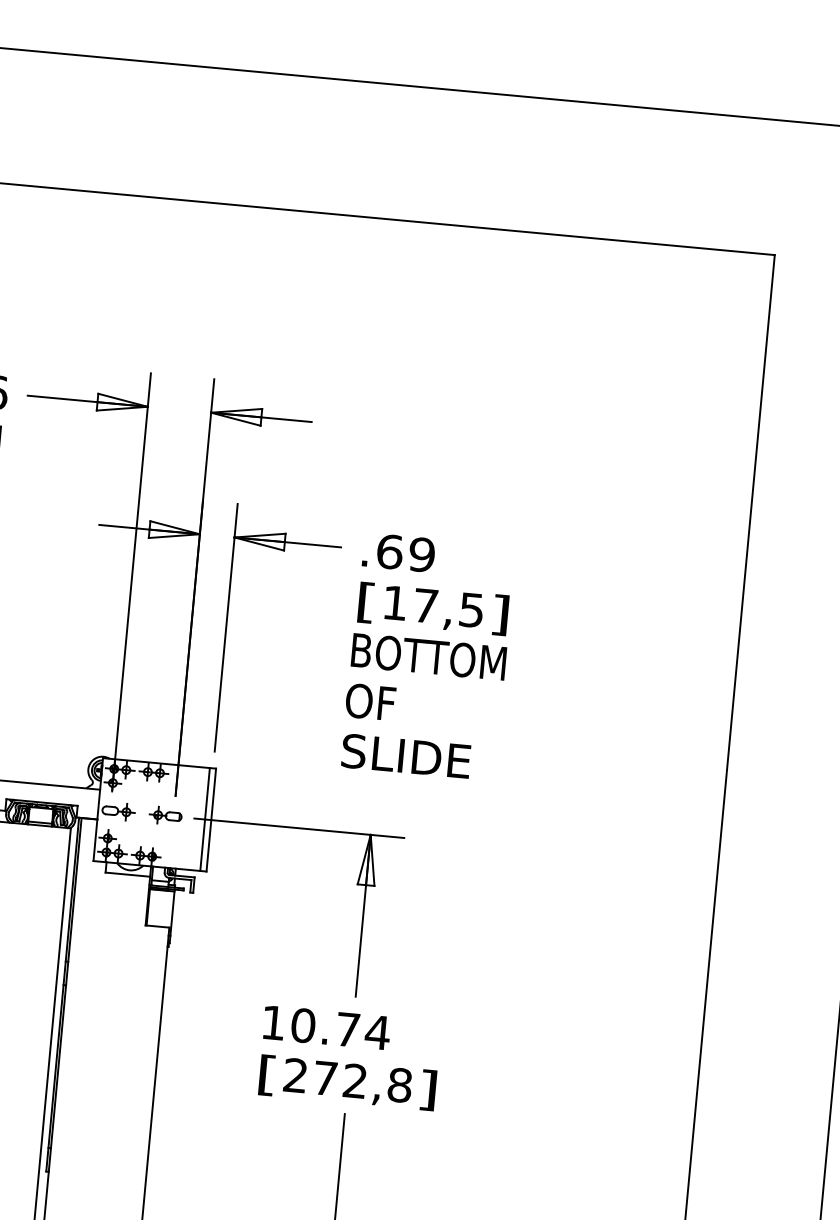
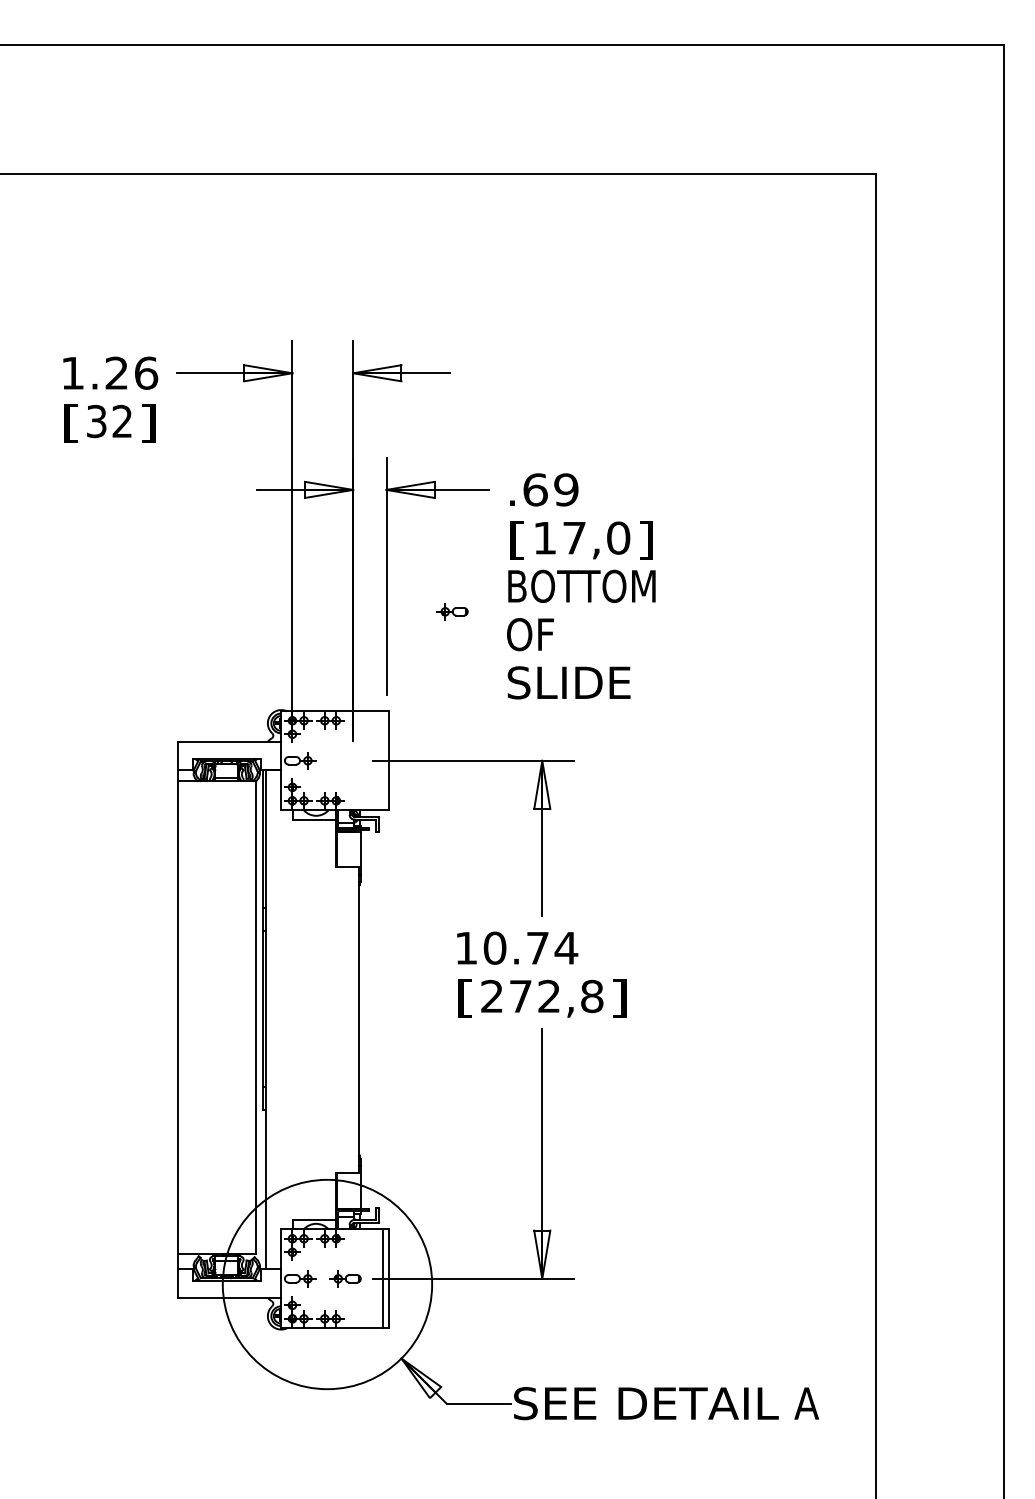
text: (471, 609) -> (618, 537), 17,5 -> 17,0
part: (165, 815) -> (452, 611), moved
line: (205, 819) -> (383, 760), removed

